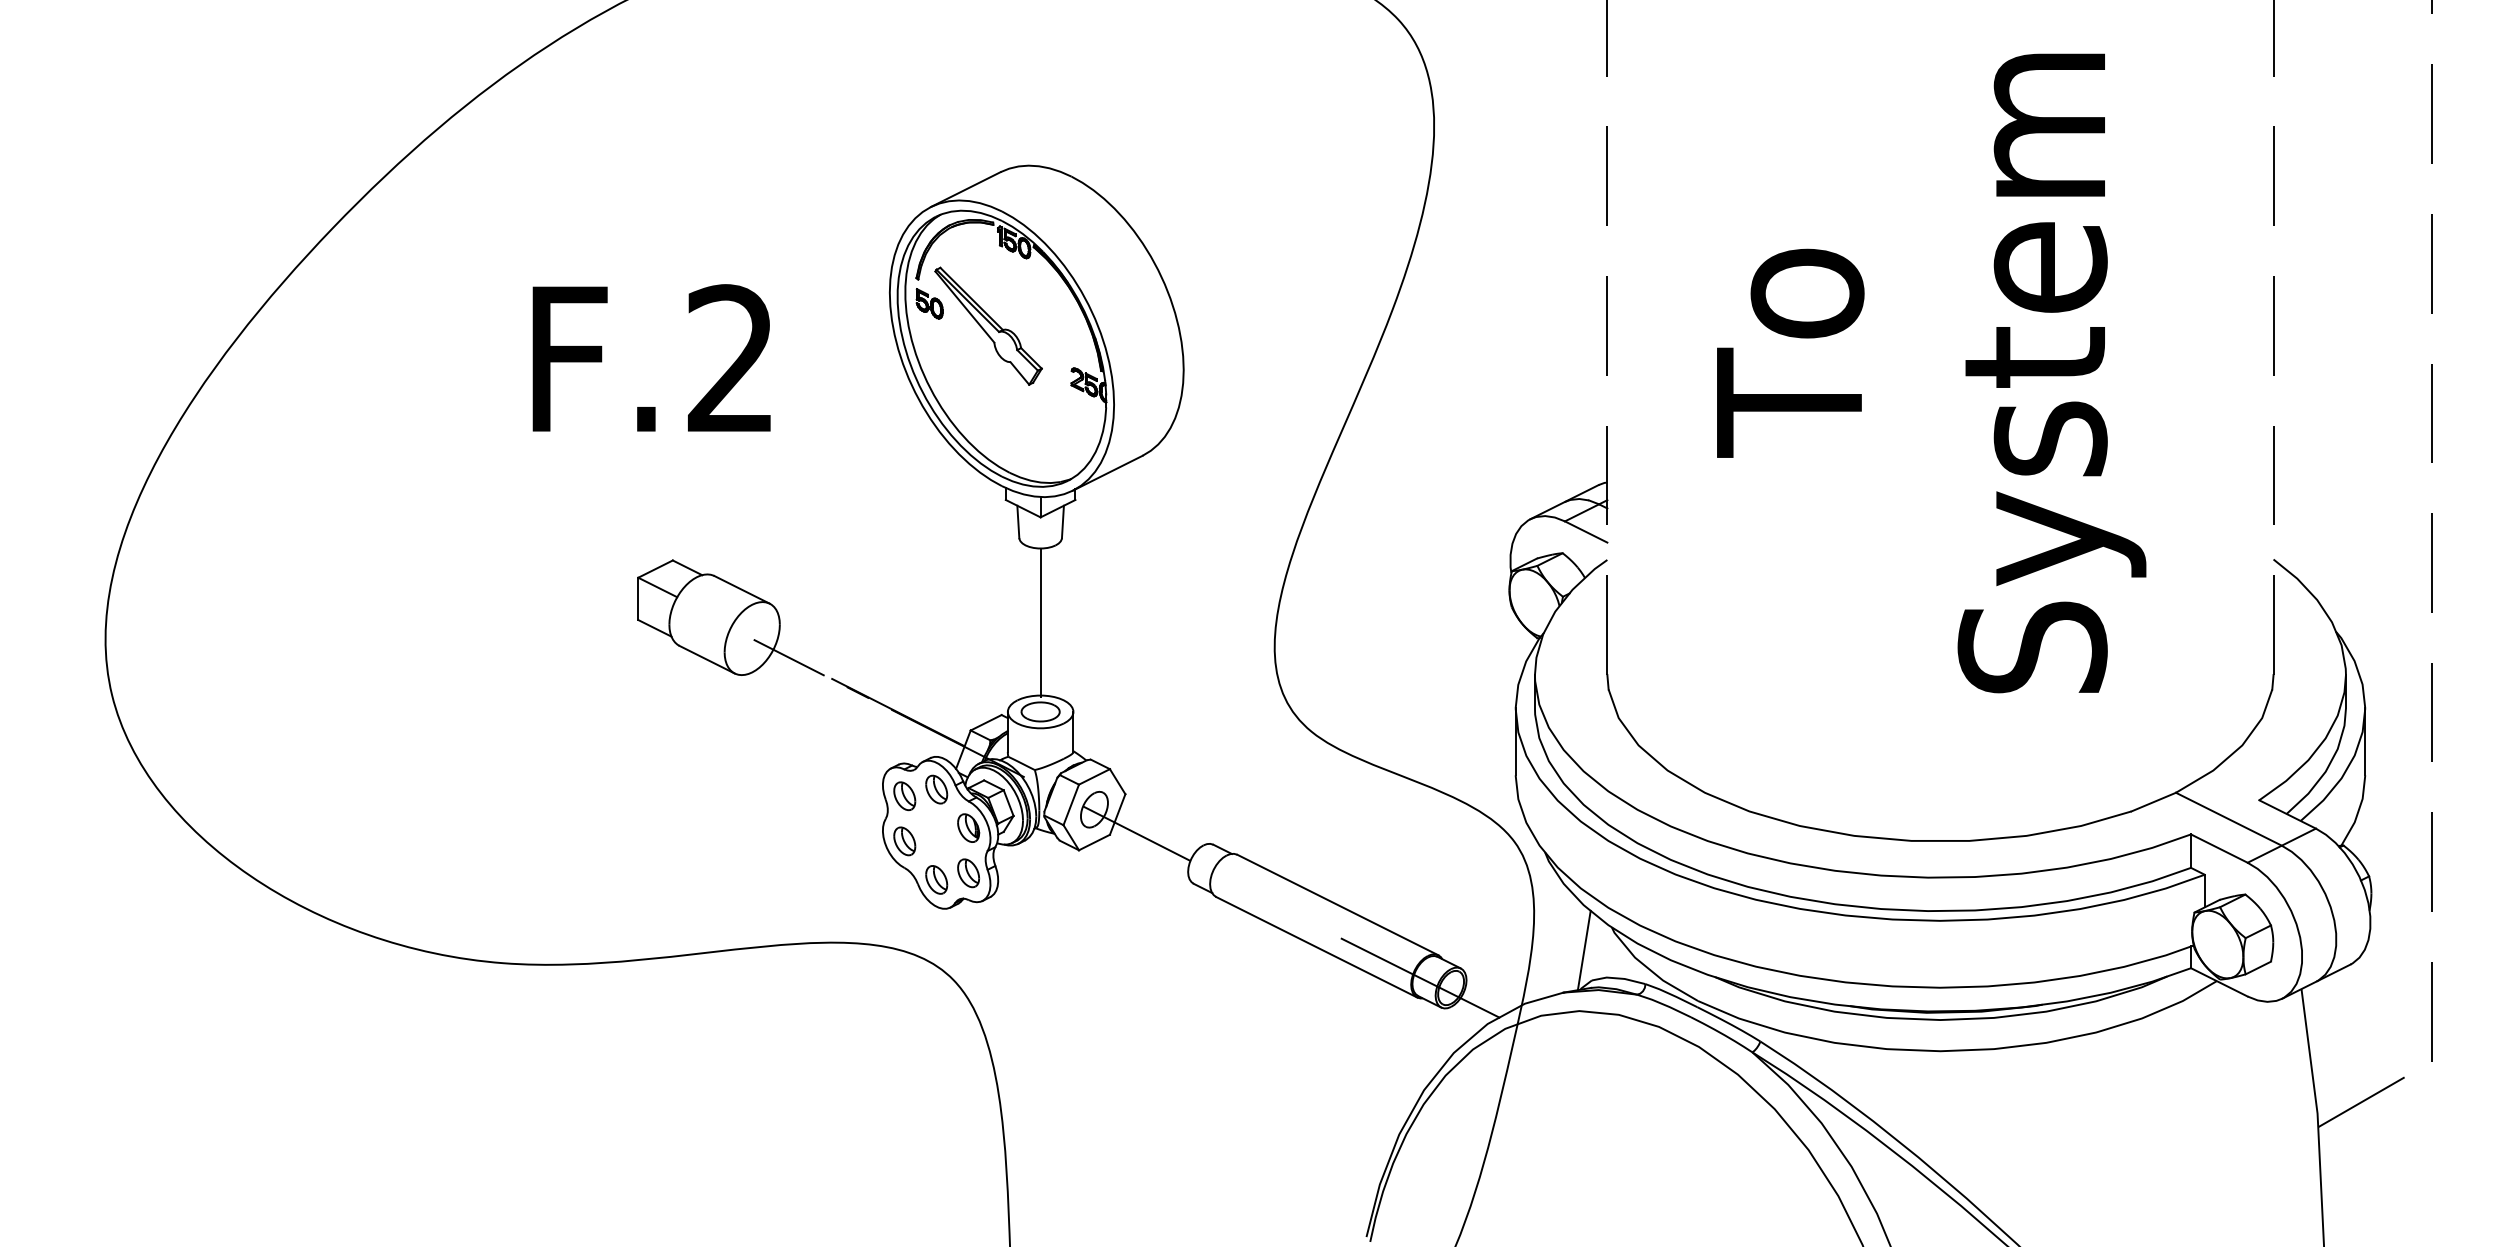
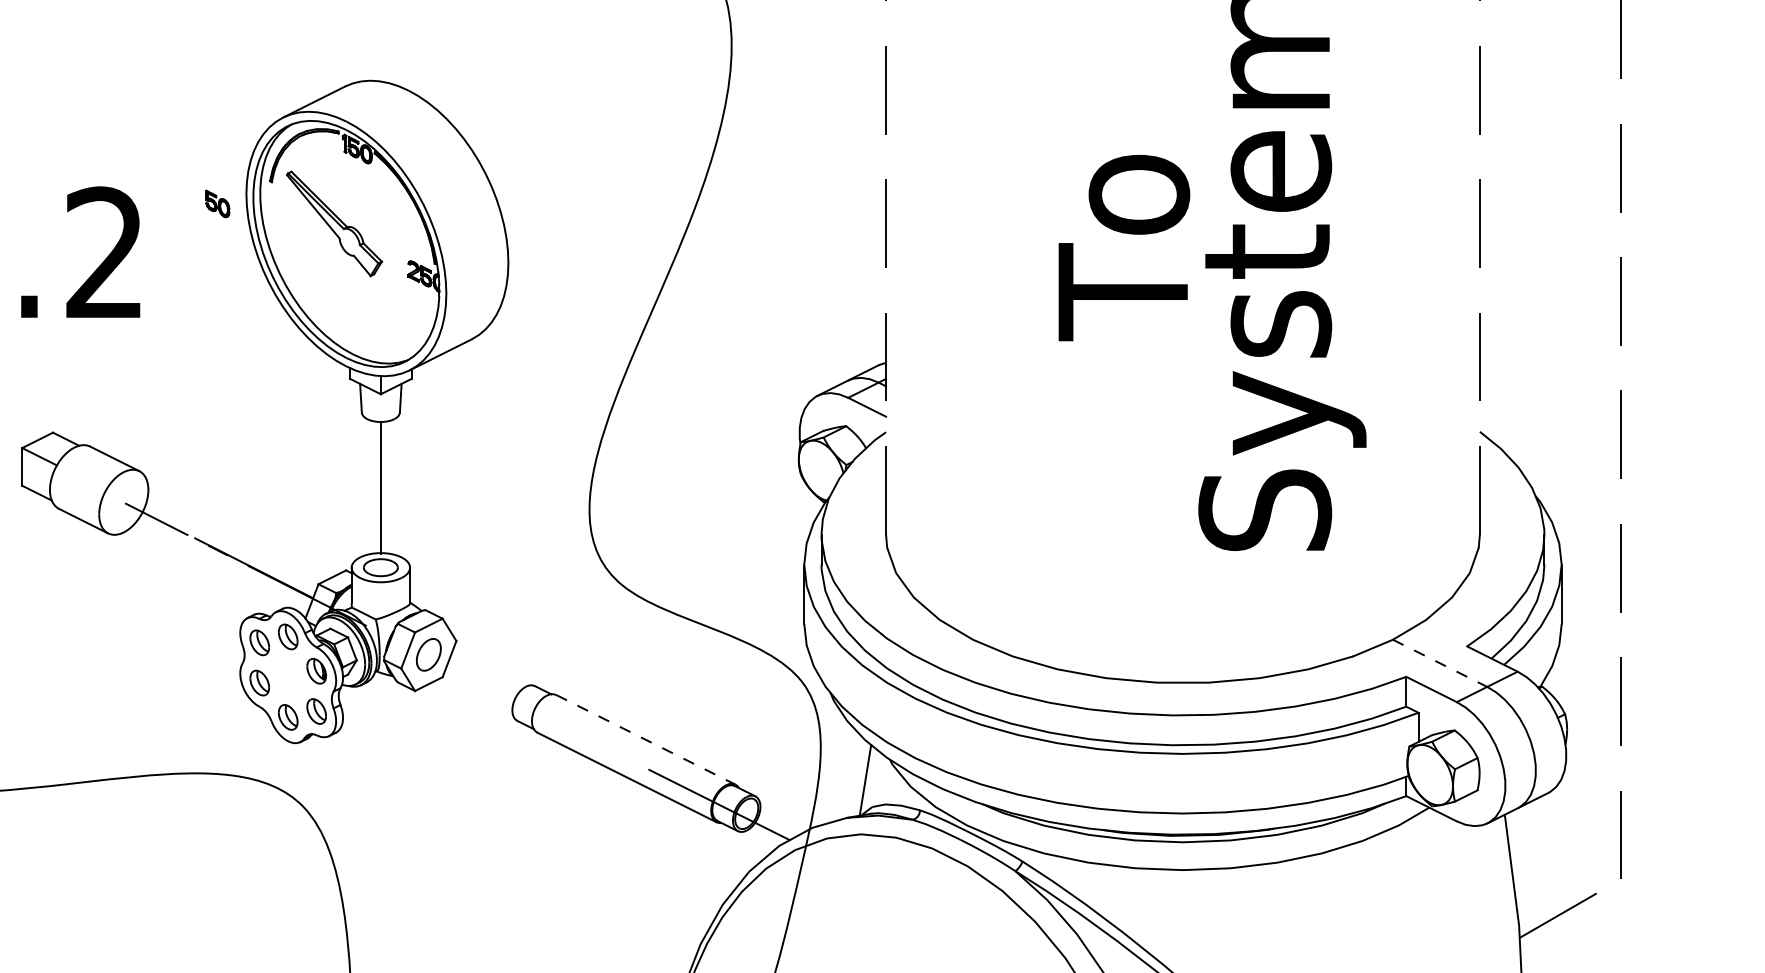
part: (929, 303) -> (217, 203), moved
text: (1790, 352) -> (1124, 247), moved
line: (2229, 819) -> (1440, 663), solid -> dashed
line: (1136, 833) -> (466, 676), removed
line: (1338, 905) -> (646, 740), solid -> dashed

